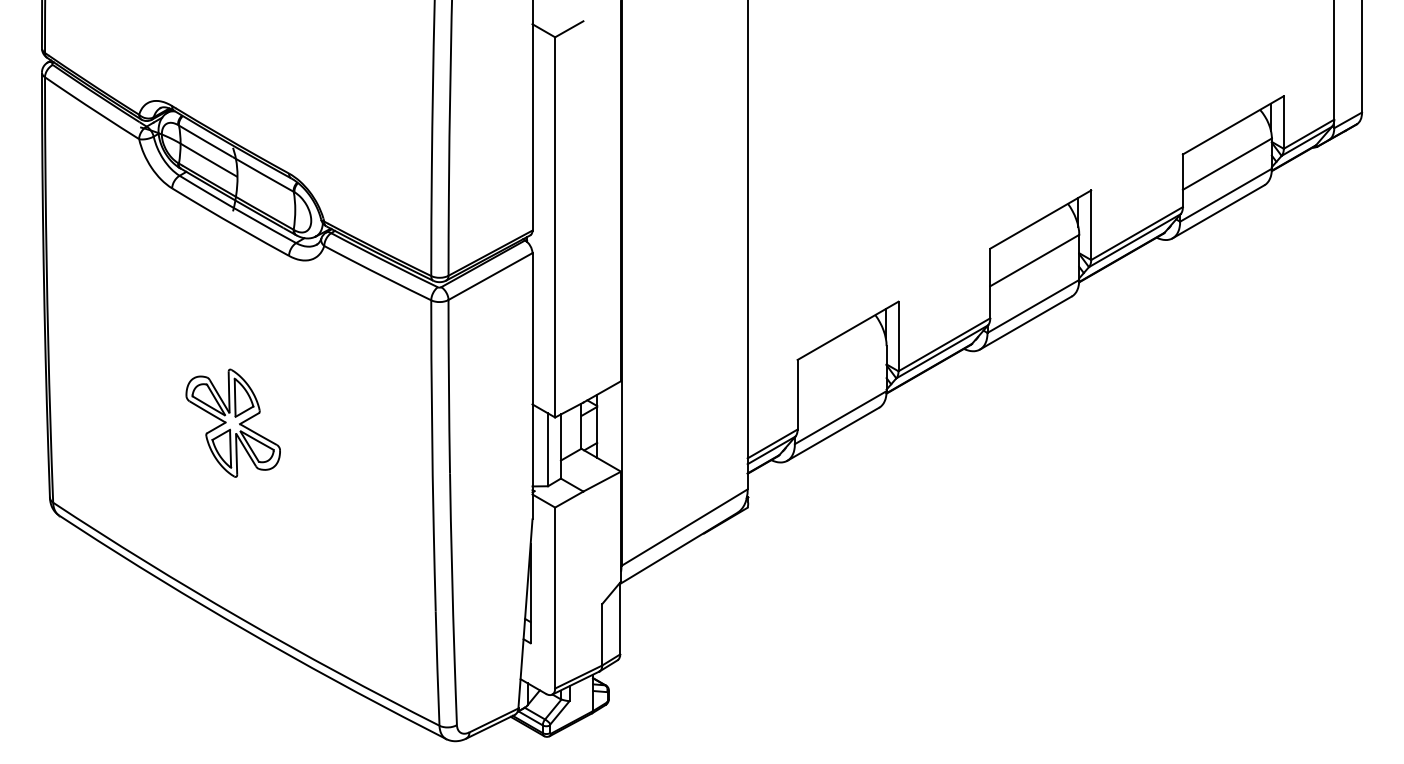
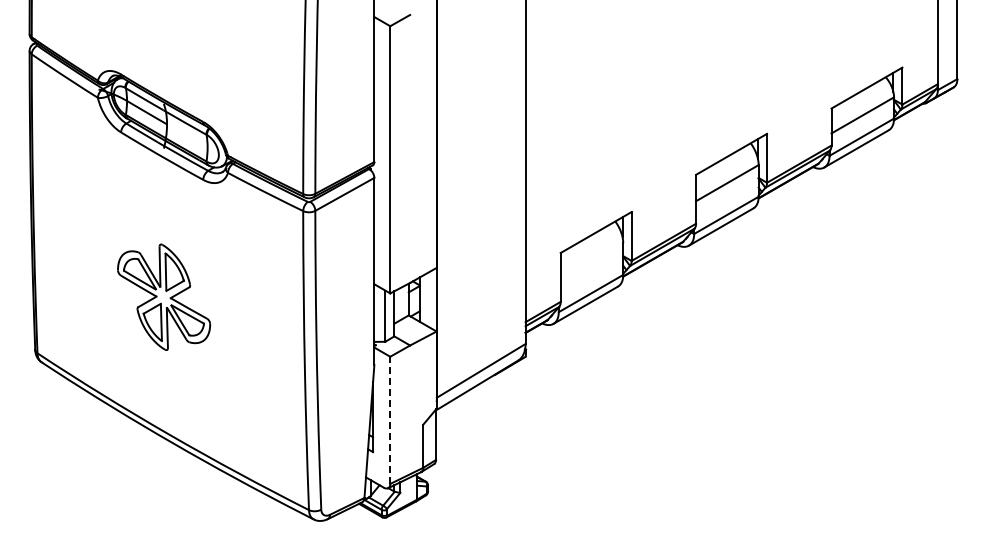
part: (232, 423) -> (163, 297), size x1.4
line: (555, 598) -> (390, 420), solid -> dashed

